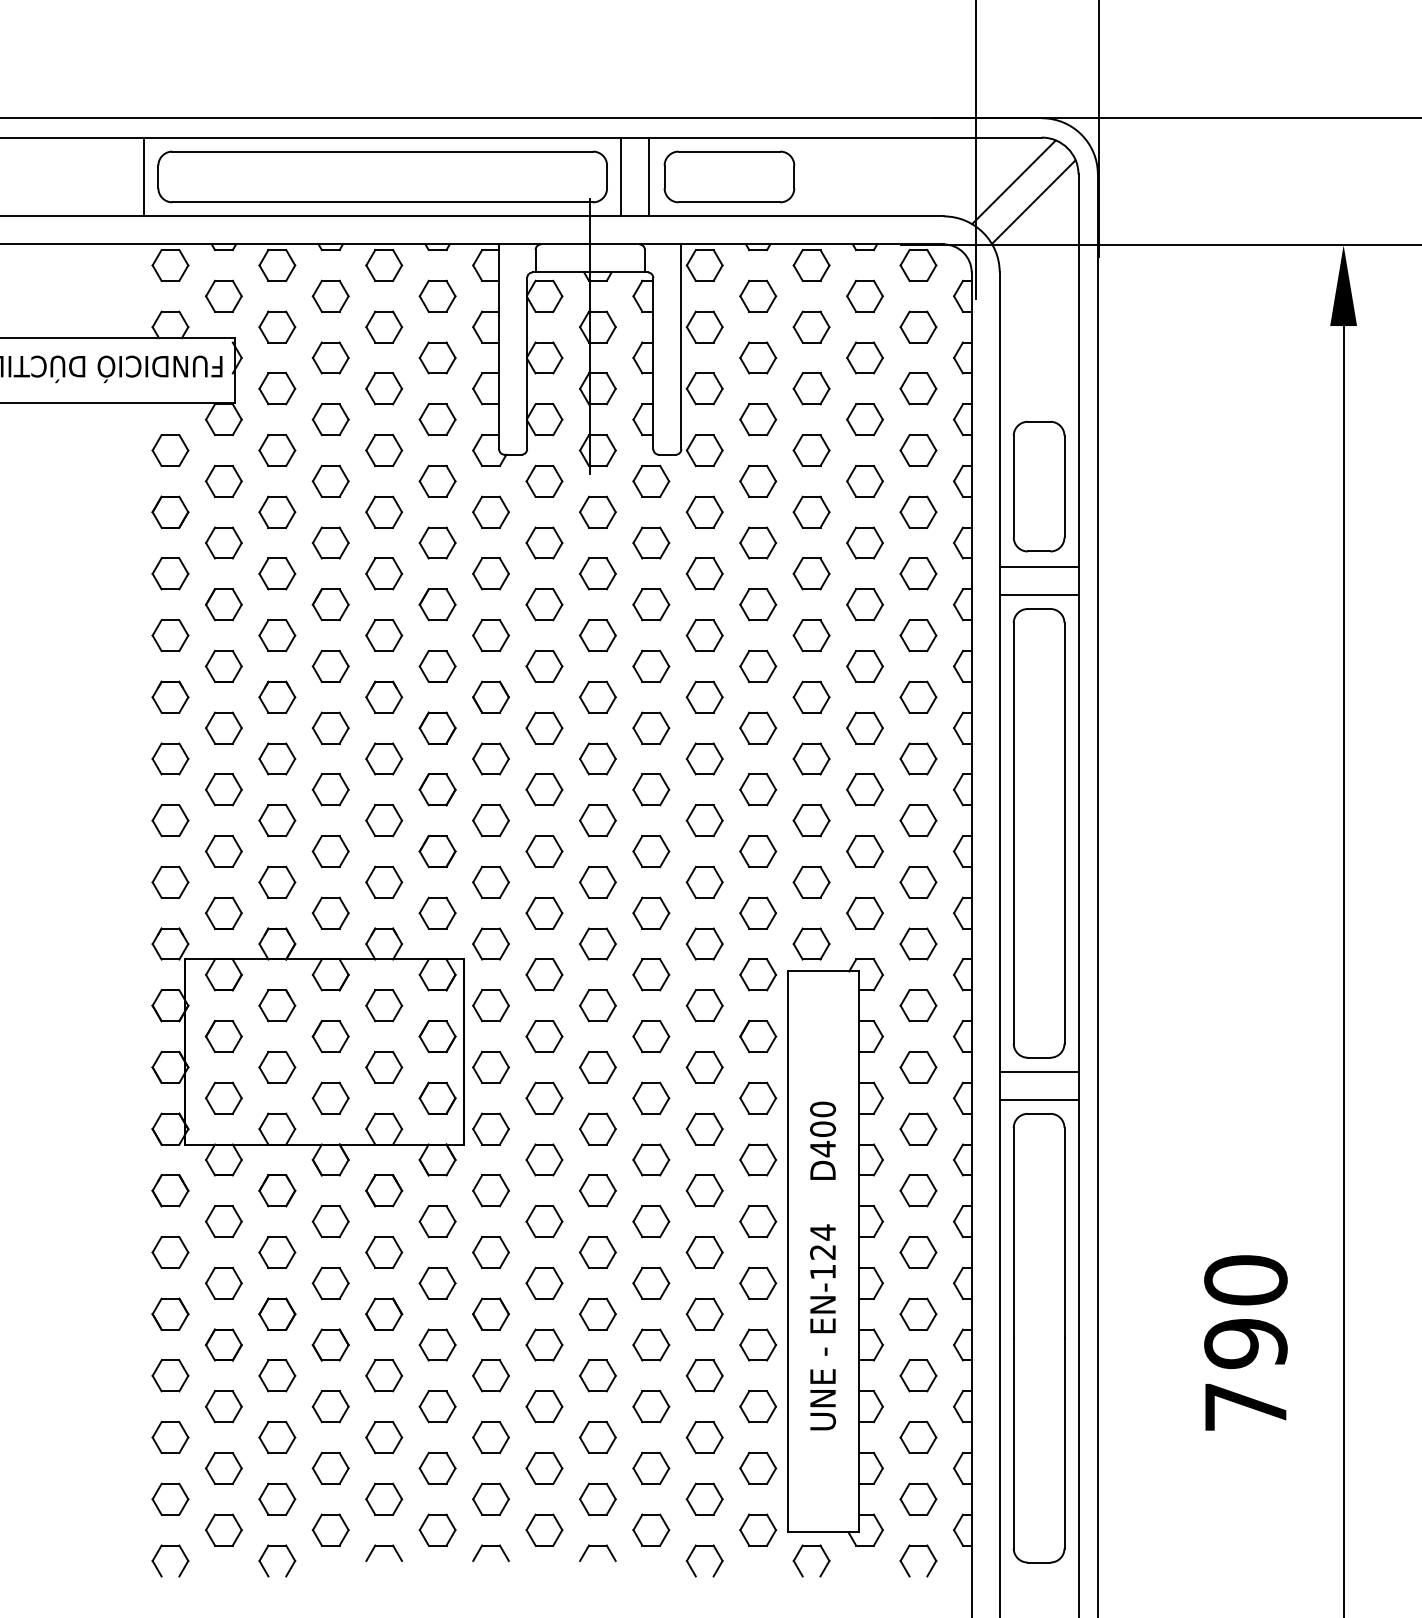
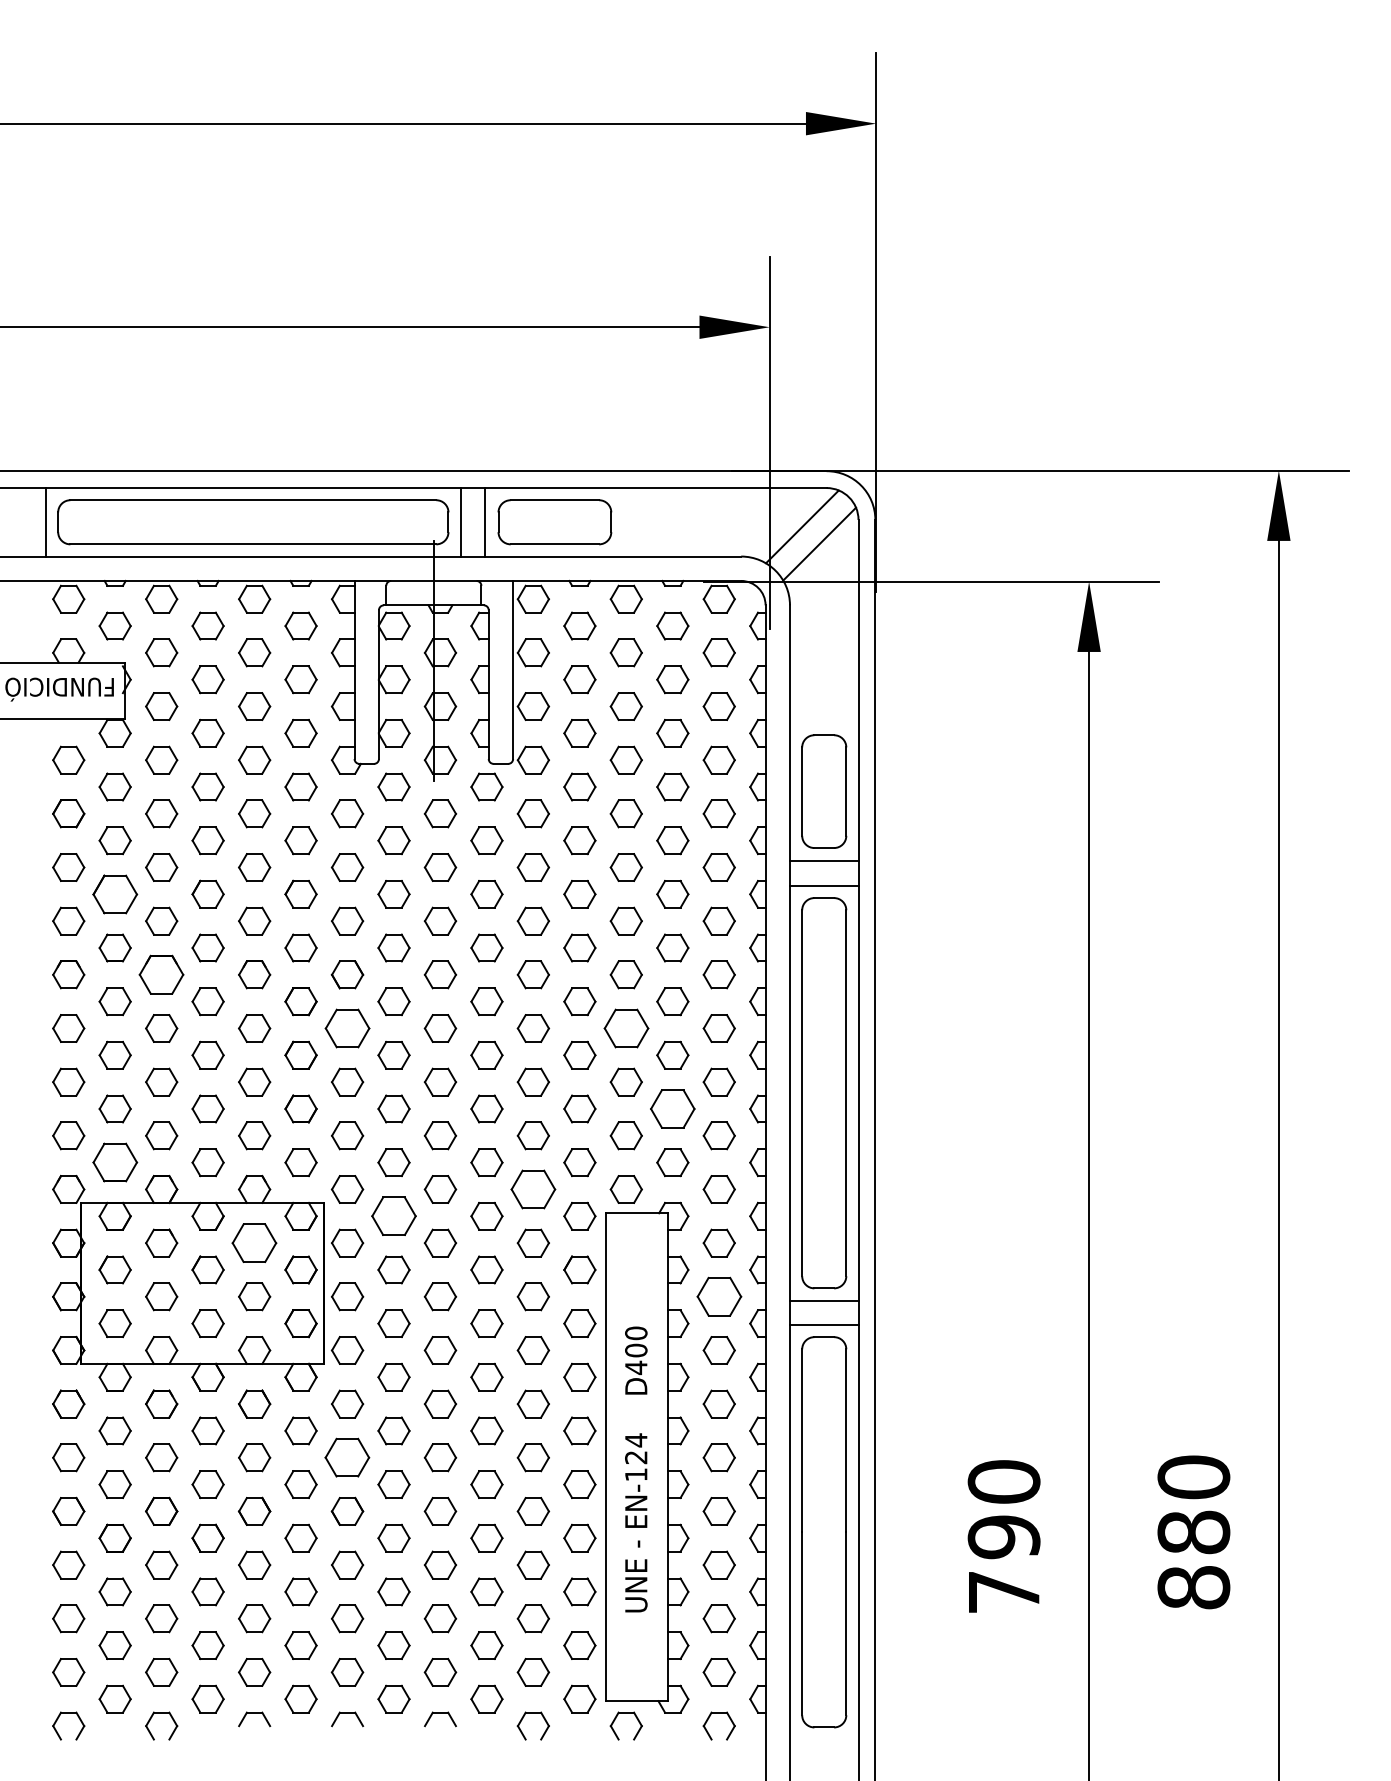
part: (223, 603) -> (114, 893), size x1.4
part: (277, 696) -> (161, 974), size x1.4
part: (490, 758) -> (347, 1028), size x1.4
part: (810, 758) -> (625, 1028), size x1.4
part: (864, 850) -> (672, 1108), size x1.4
part: (223, 913) -> (114, 1162), size x1.4
part: (704, 944) -> (533, 1189), size x1.4
part: (543, 975) -> (393, 1216), size x1.4
part: (384, 1005) -> (254, 1242), size x1.4
part: (917, 1067) -> (718, 1296), size x1.4
part: (490, 1252) -> (347, 1457), size x1.4

